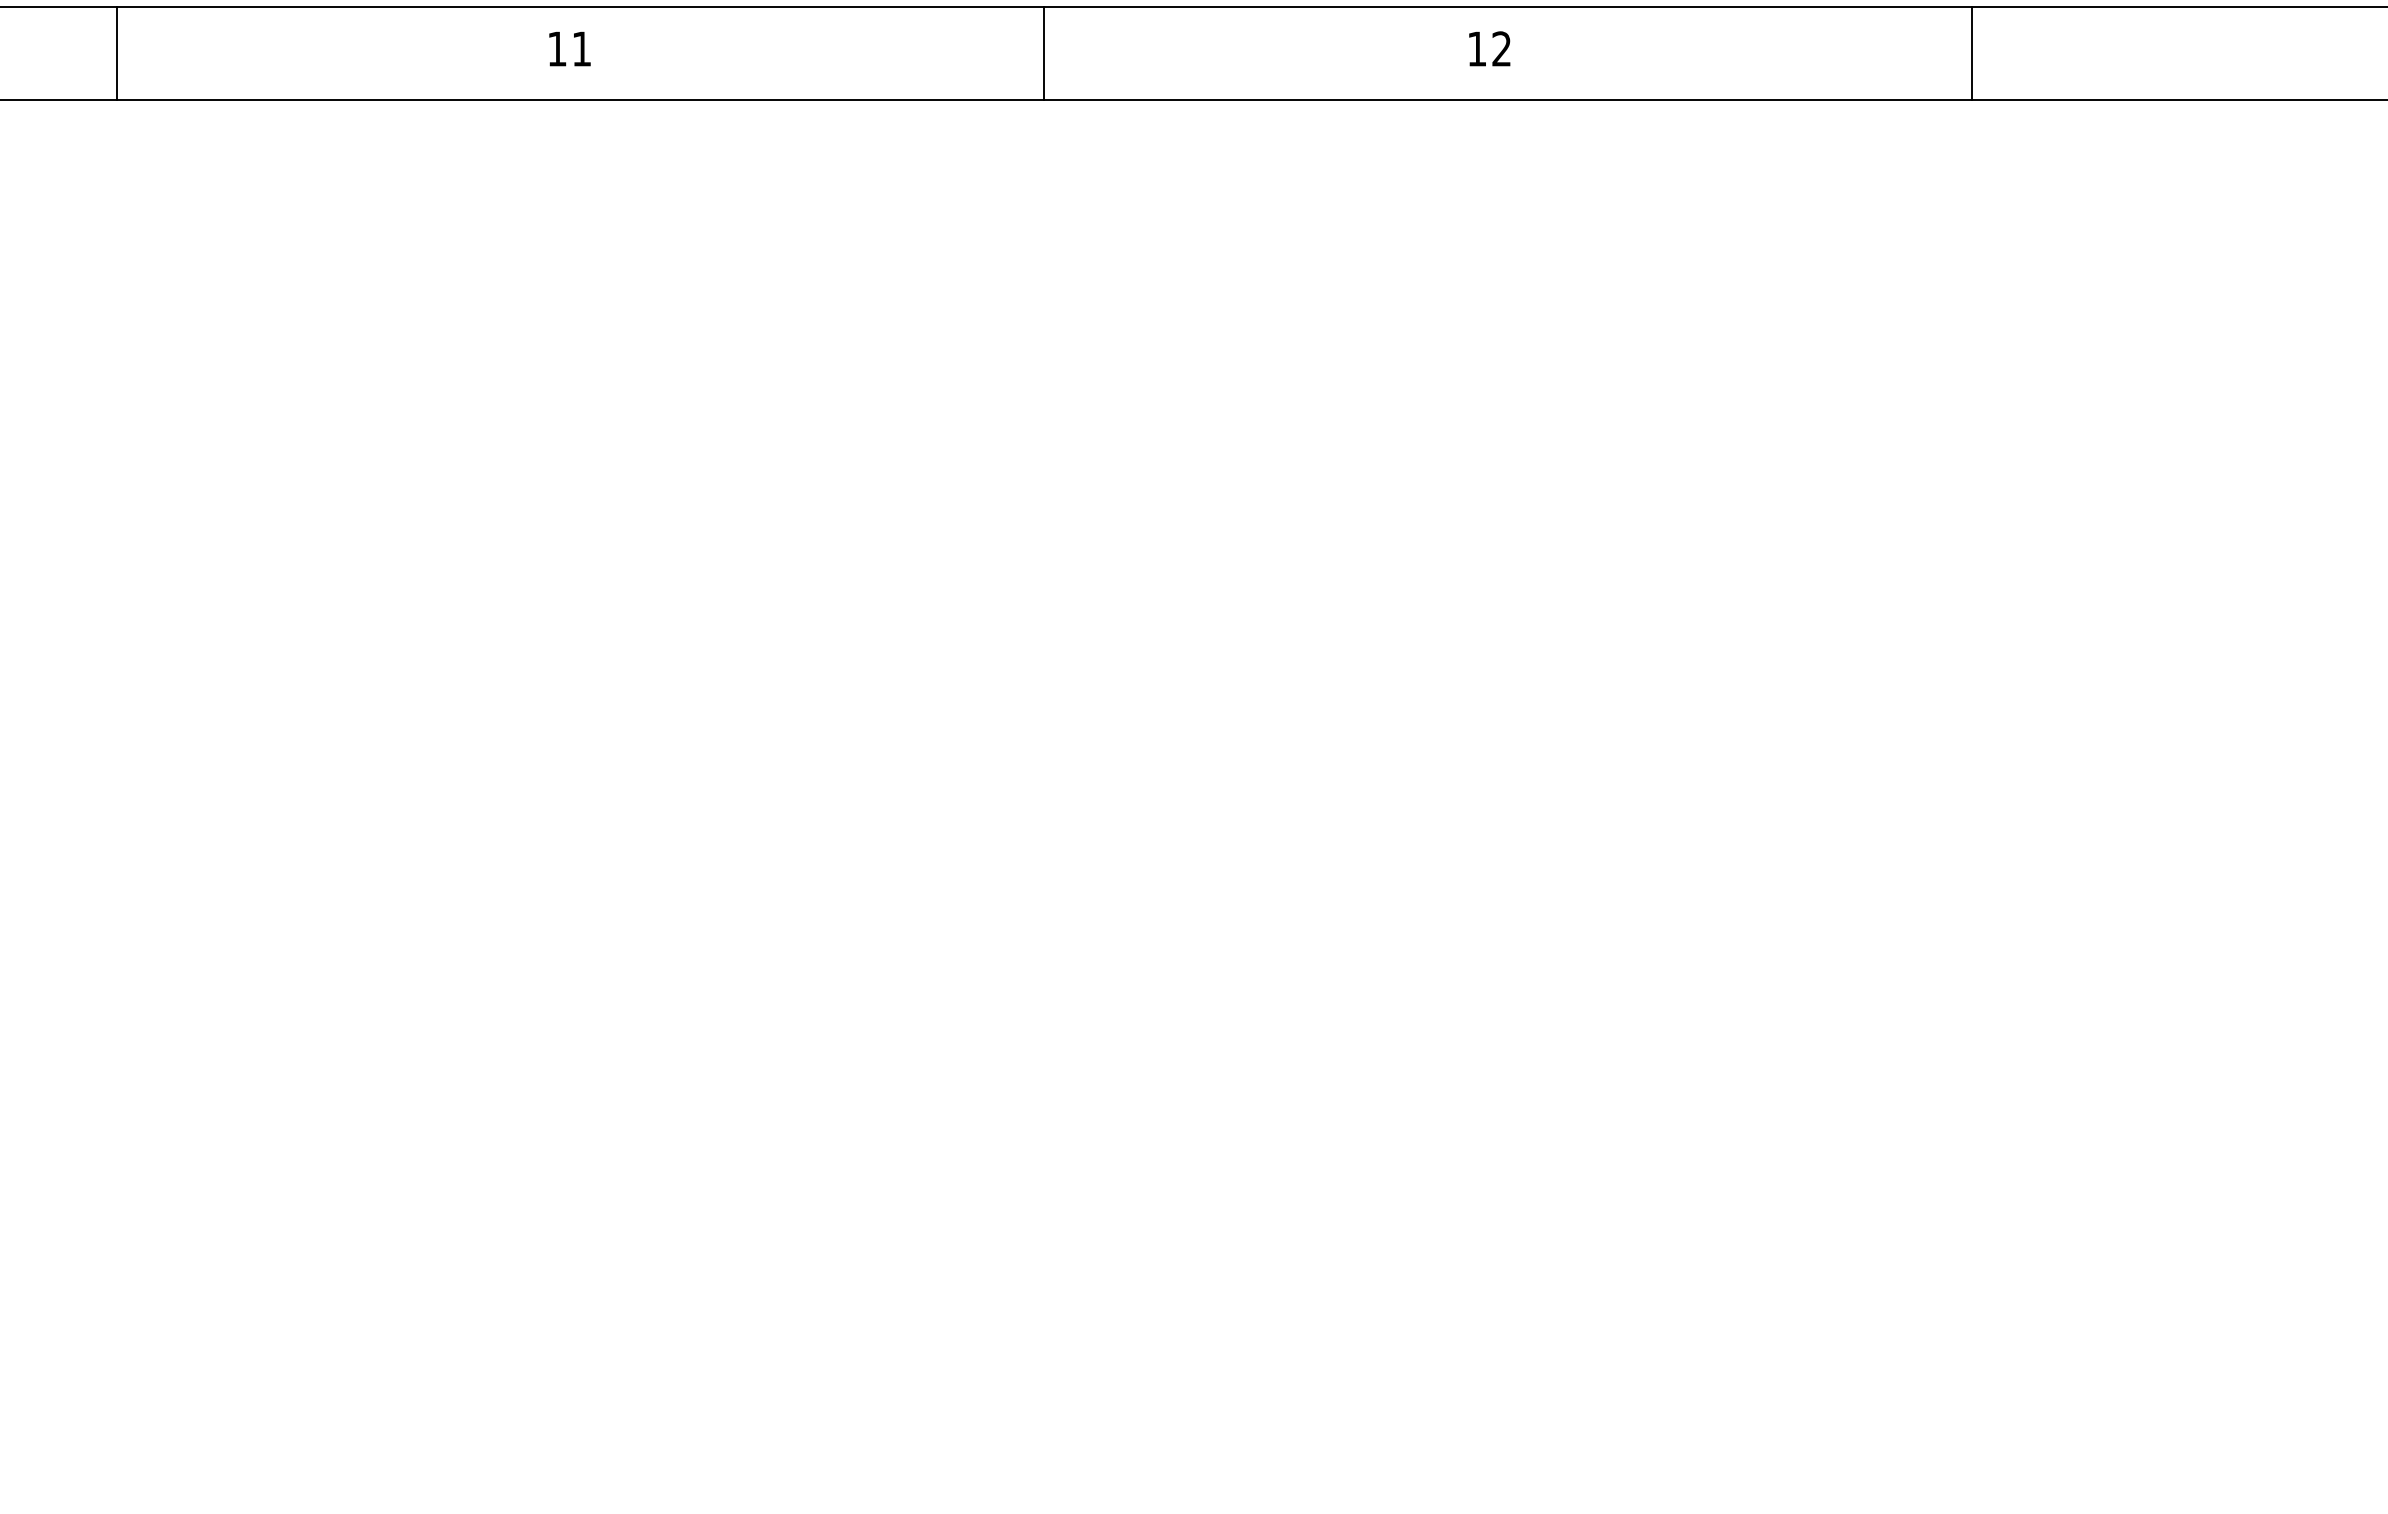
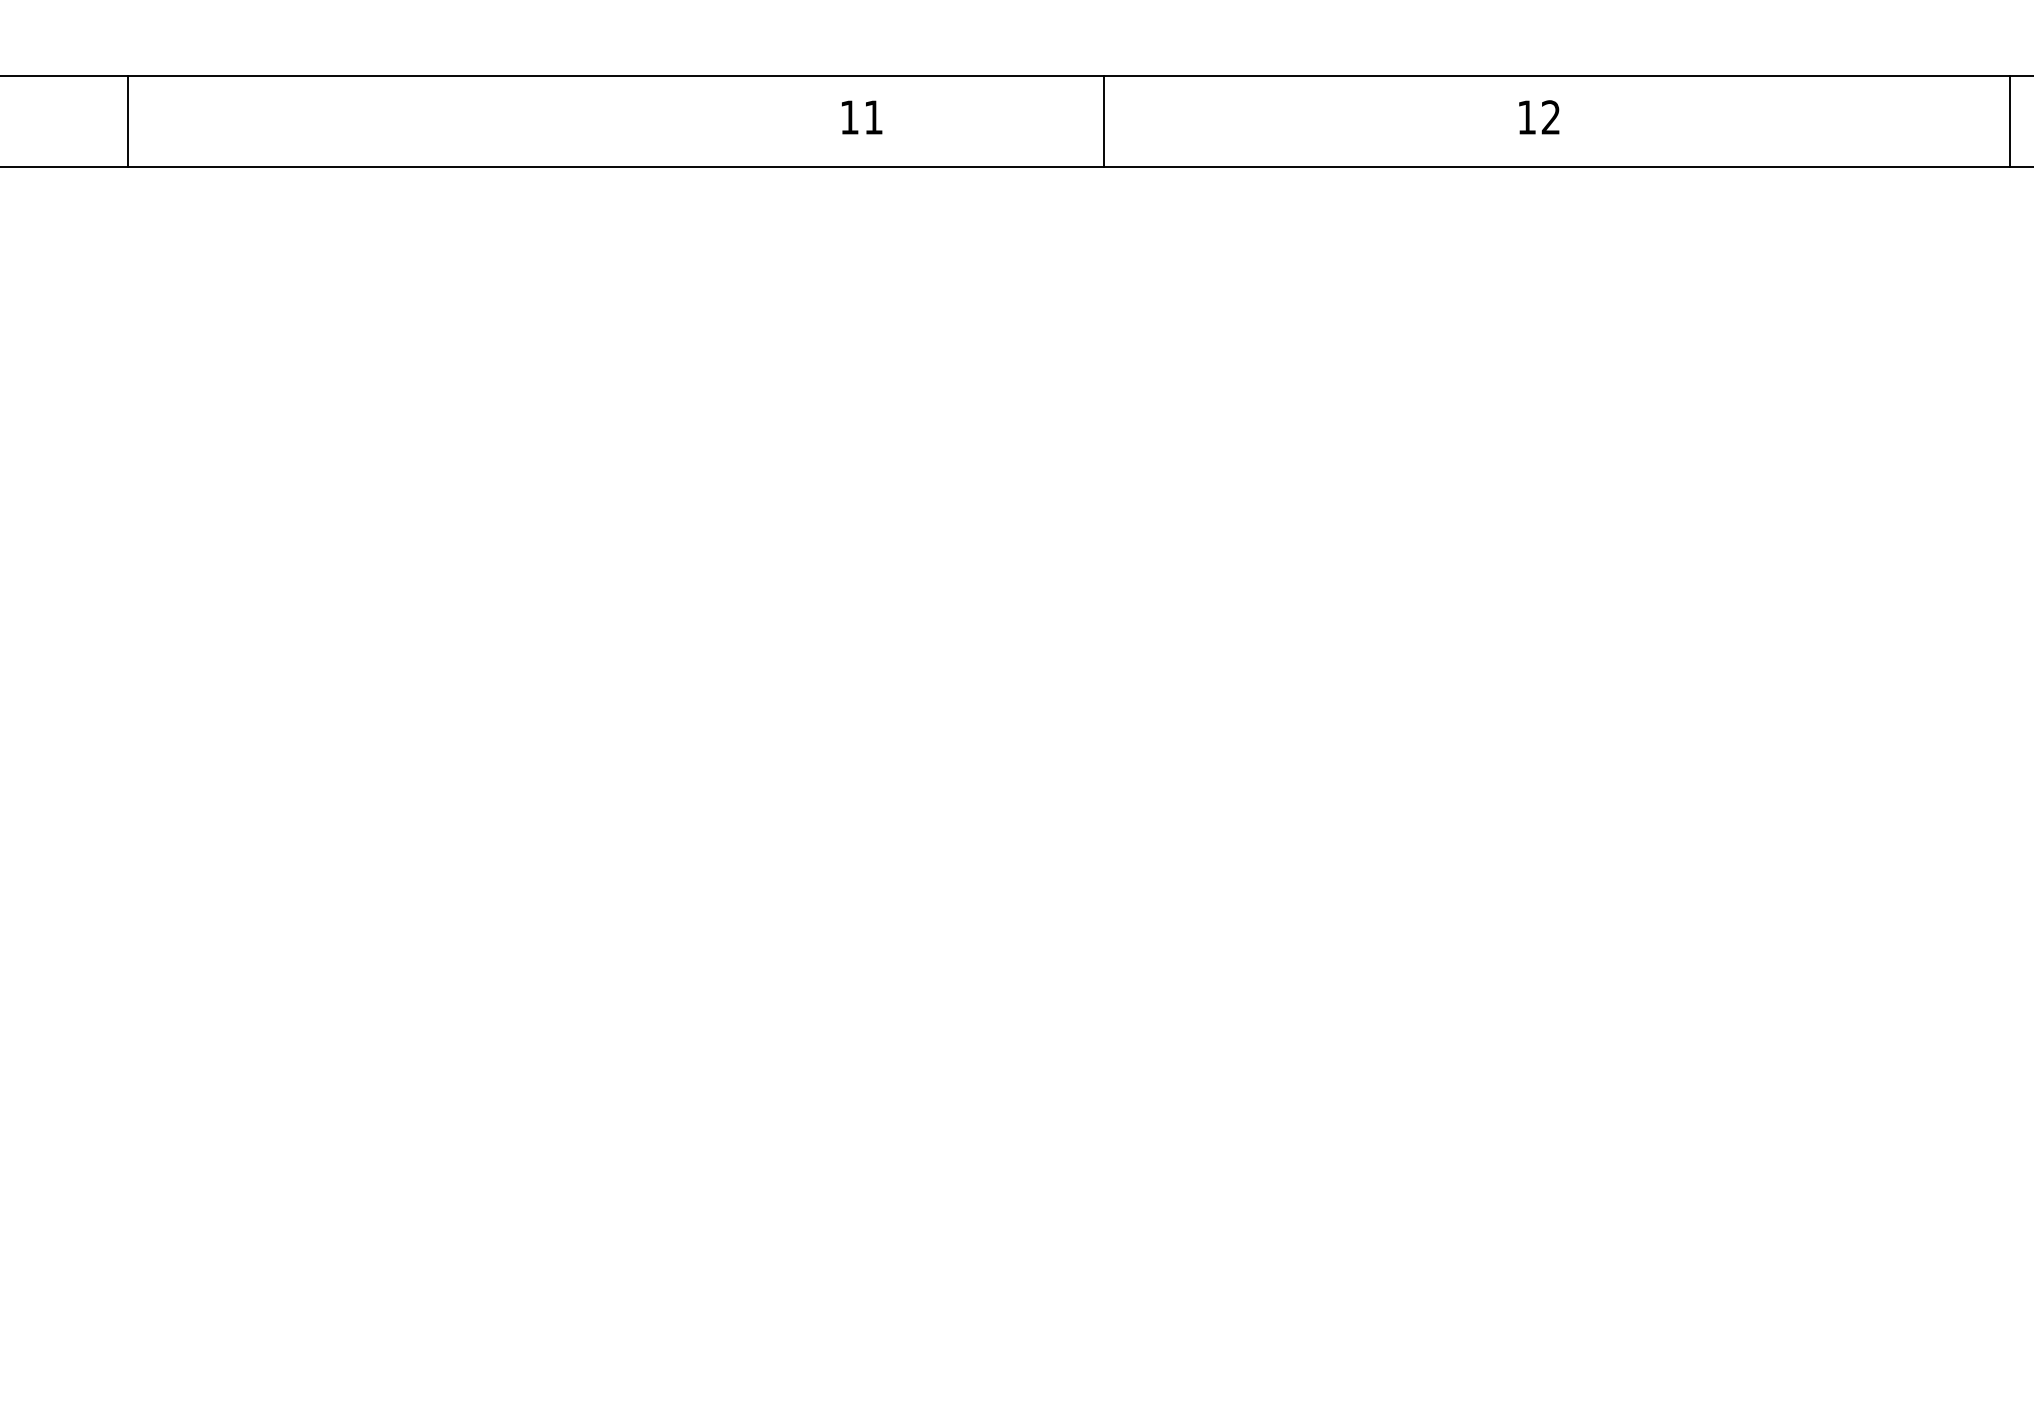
text: (569, 48) -> (861, 116), moved
line: (116, 52) -> (127, 120), moved

